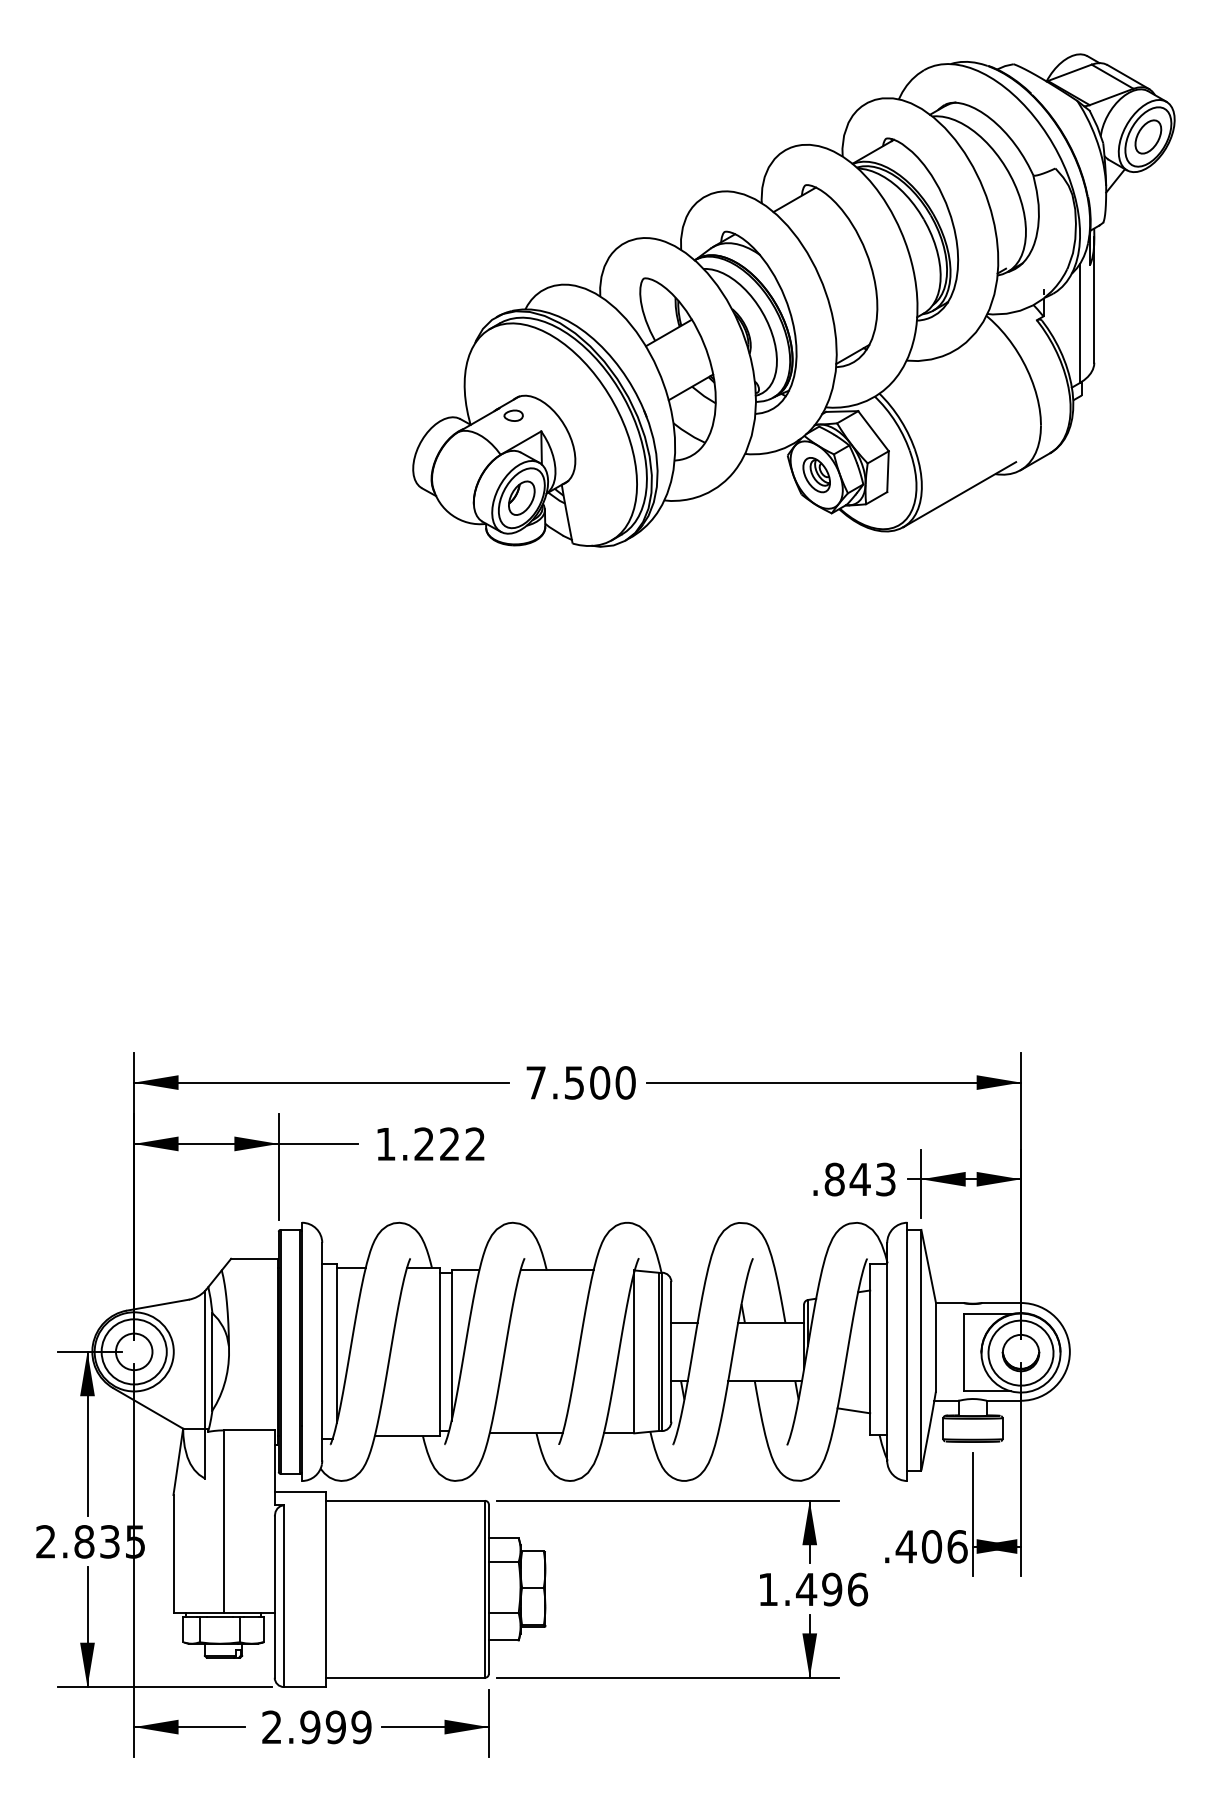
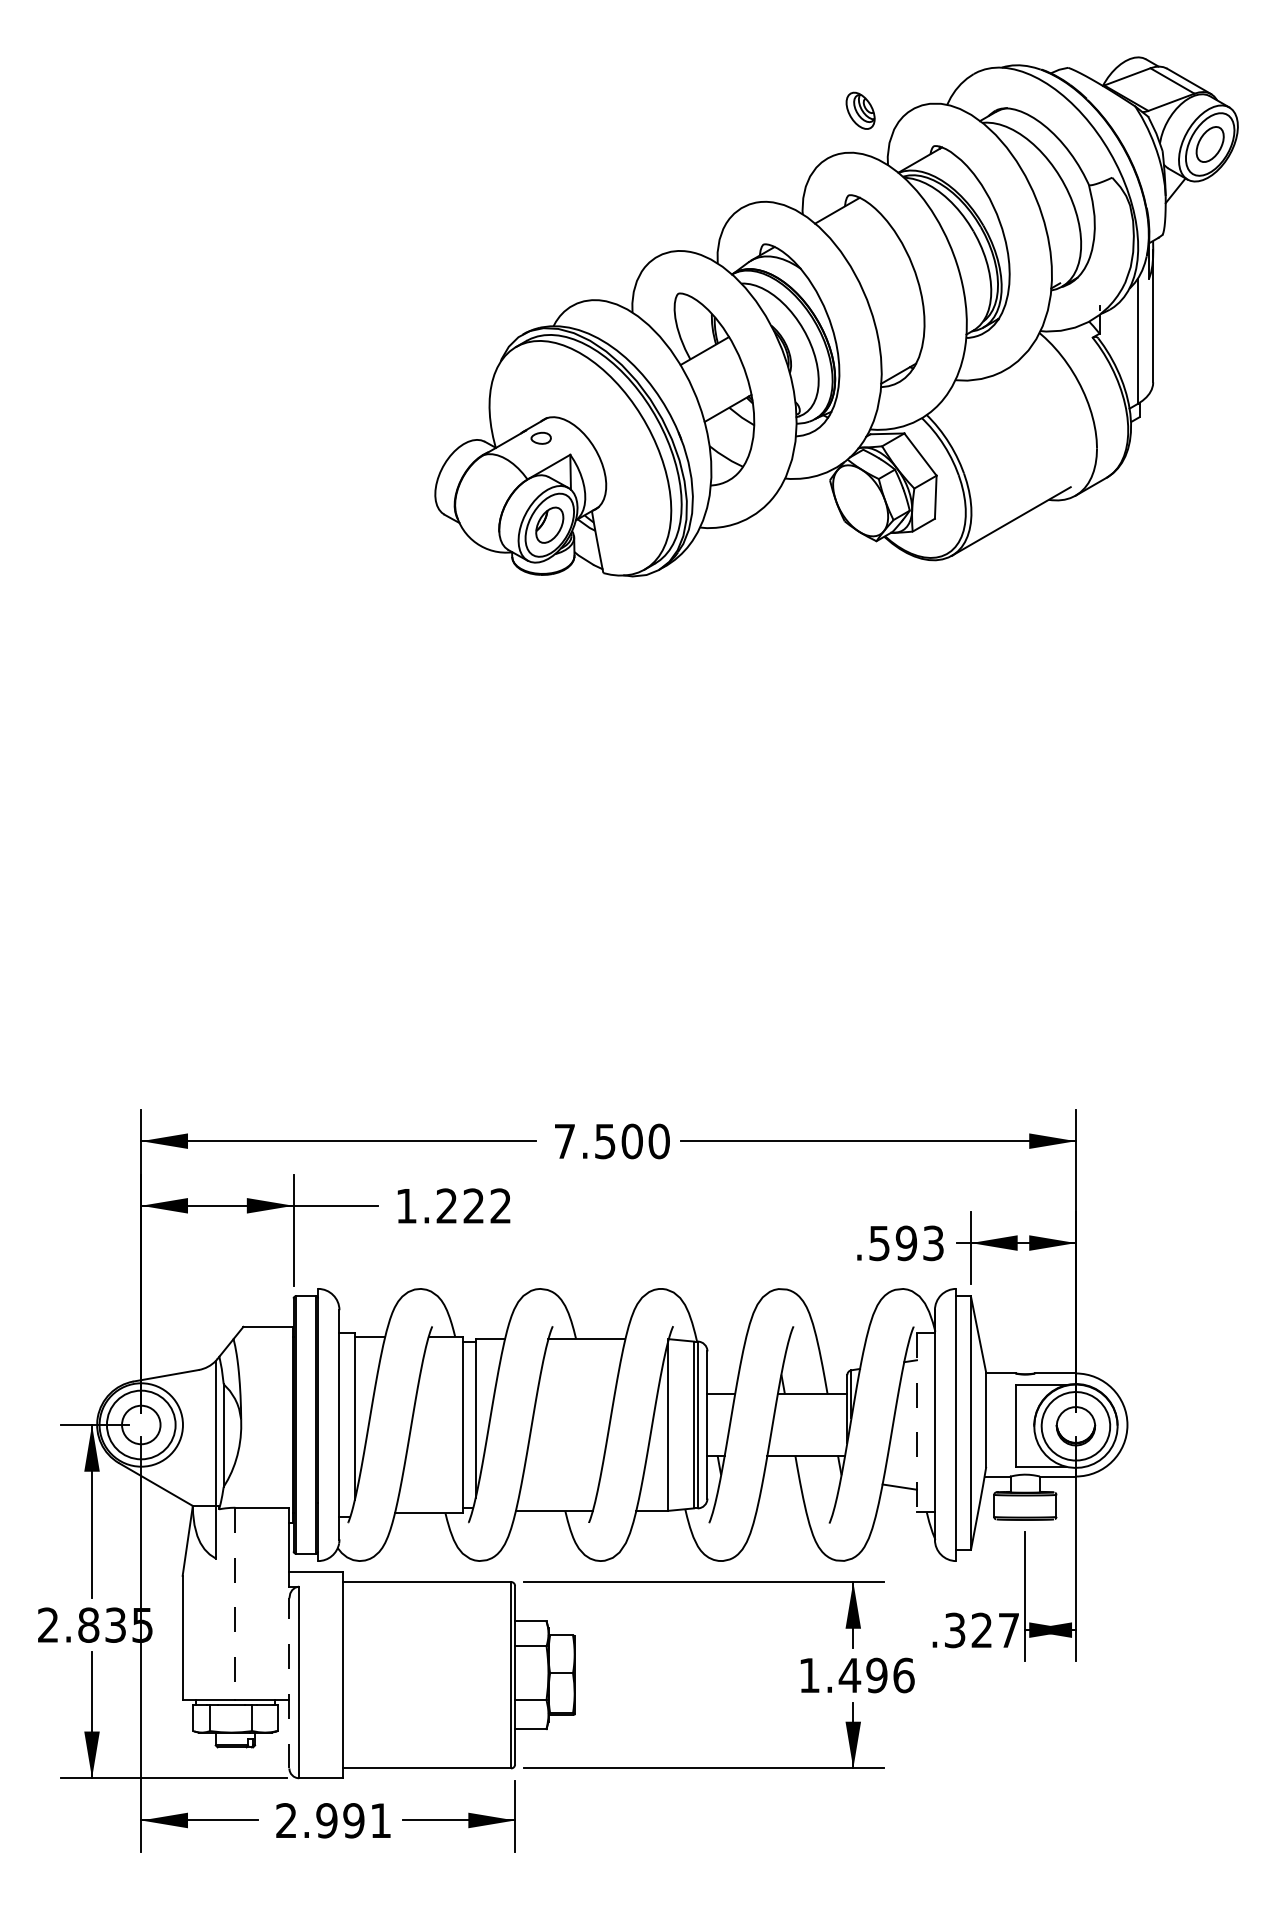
part: (816, 475) -> (860, 111), moved
text: (847, 1179) -> (893, 1243), .843 -> .593
line: (870, 1349) -> (917, 1422), solid -> dashed
line: (223, 1521) -> (235, 1603), solid -> dashed
text: (931, 1546) -> (981, 1630), .406 -> .327
line: (274, 1597) -> (289, 1683), solid -> dashed
text: (361, 1727) -> (380, 1820), 2.999 -> 2.991

